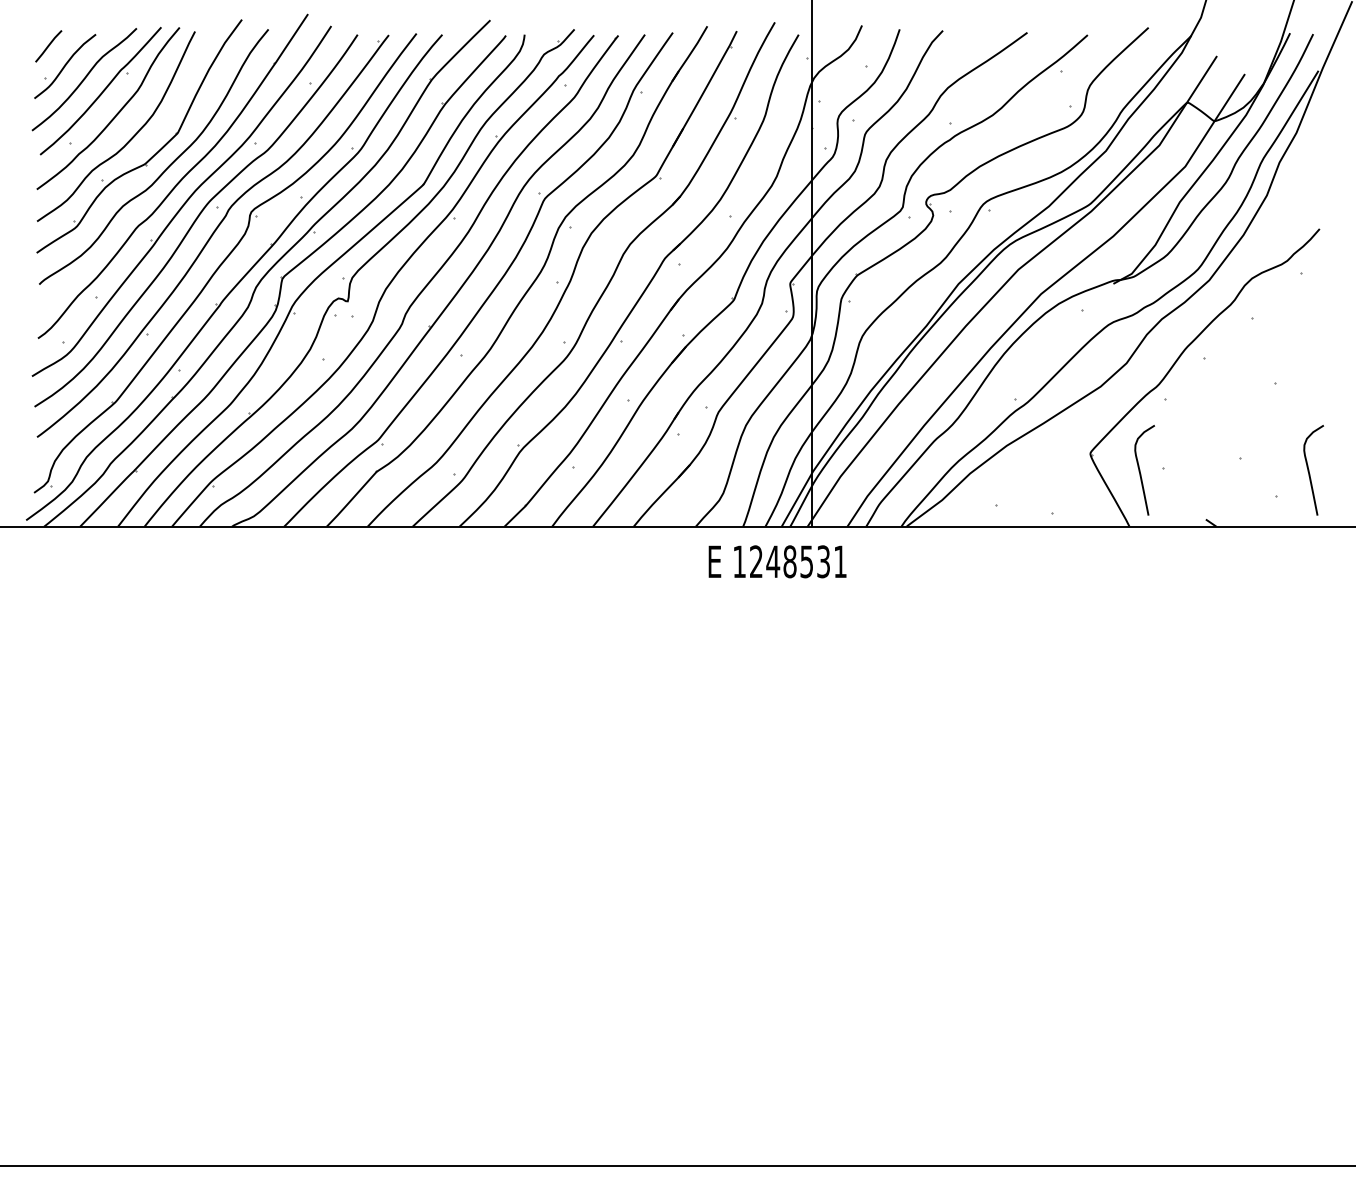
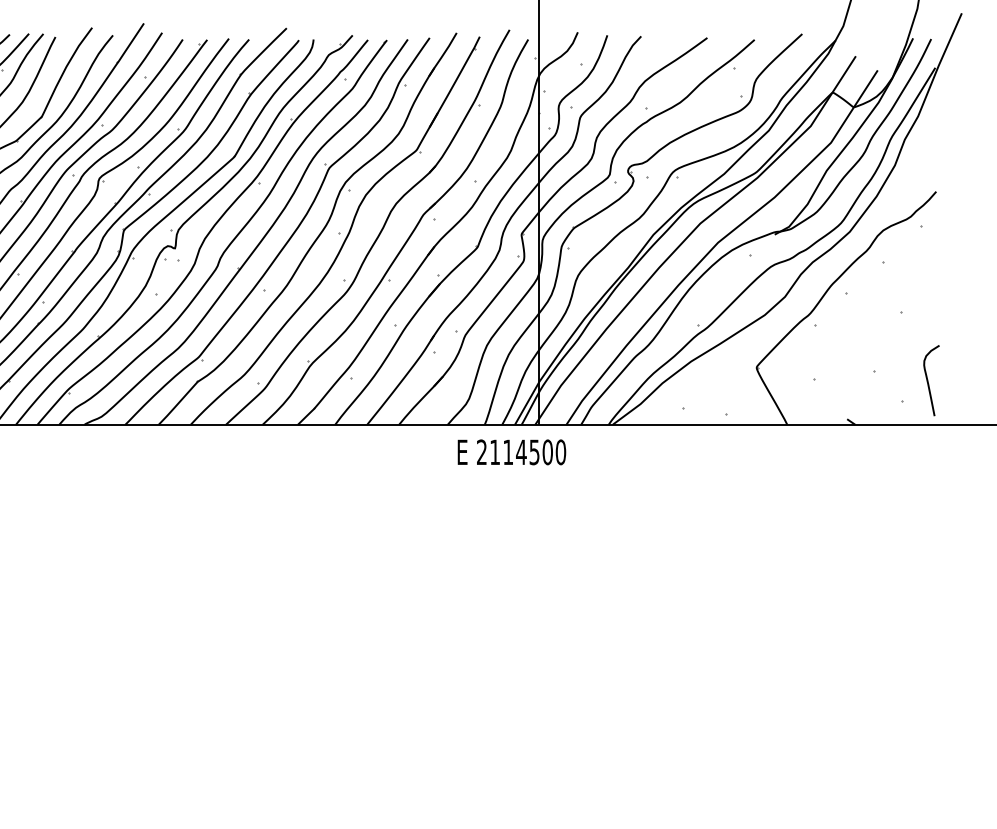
curve: (1140, 470) -> (795, 380), removed
text: (790, 561) -> (521, 452), 1248531 -> 2114500

